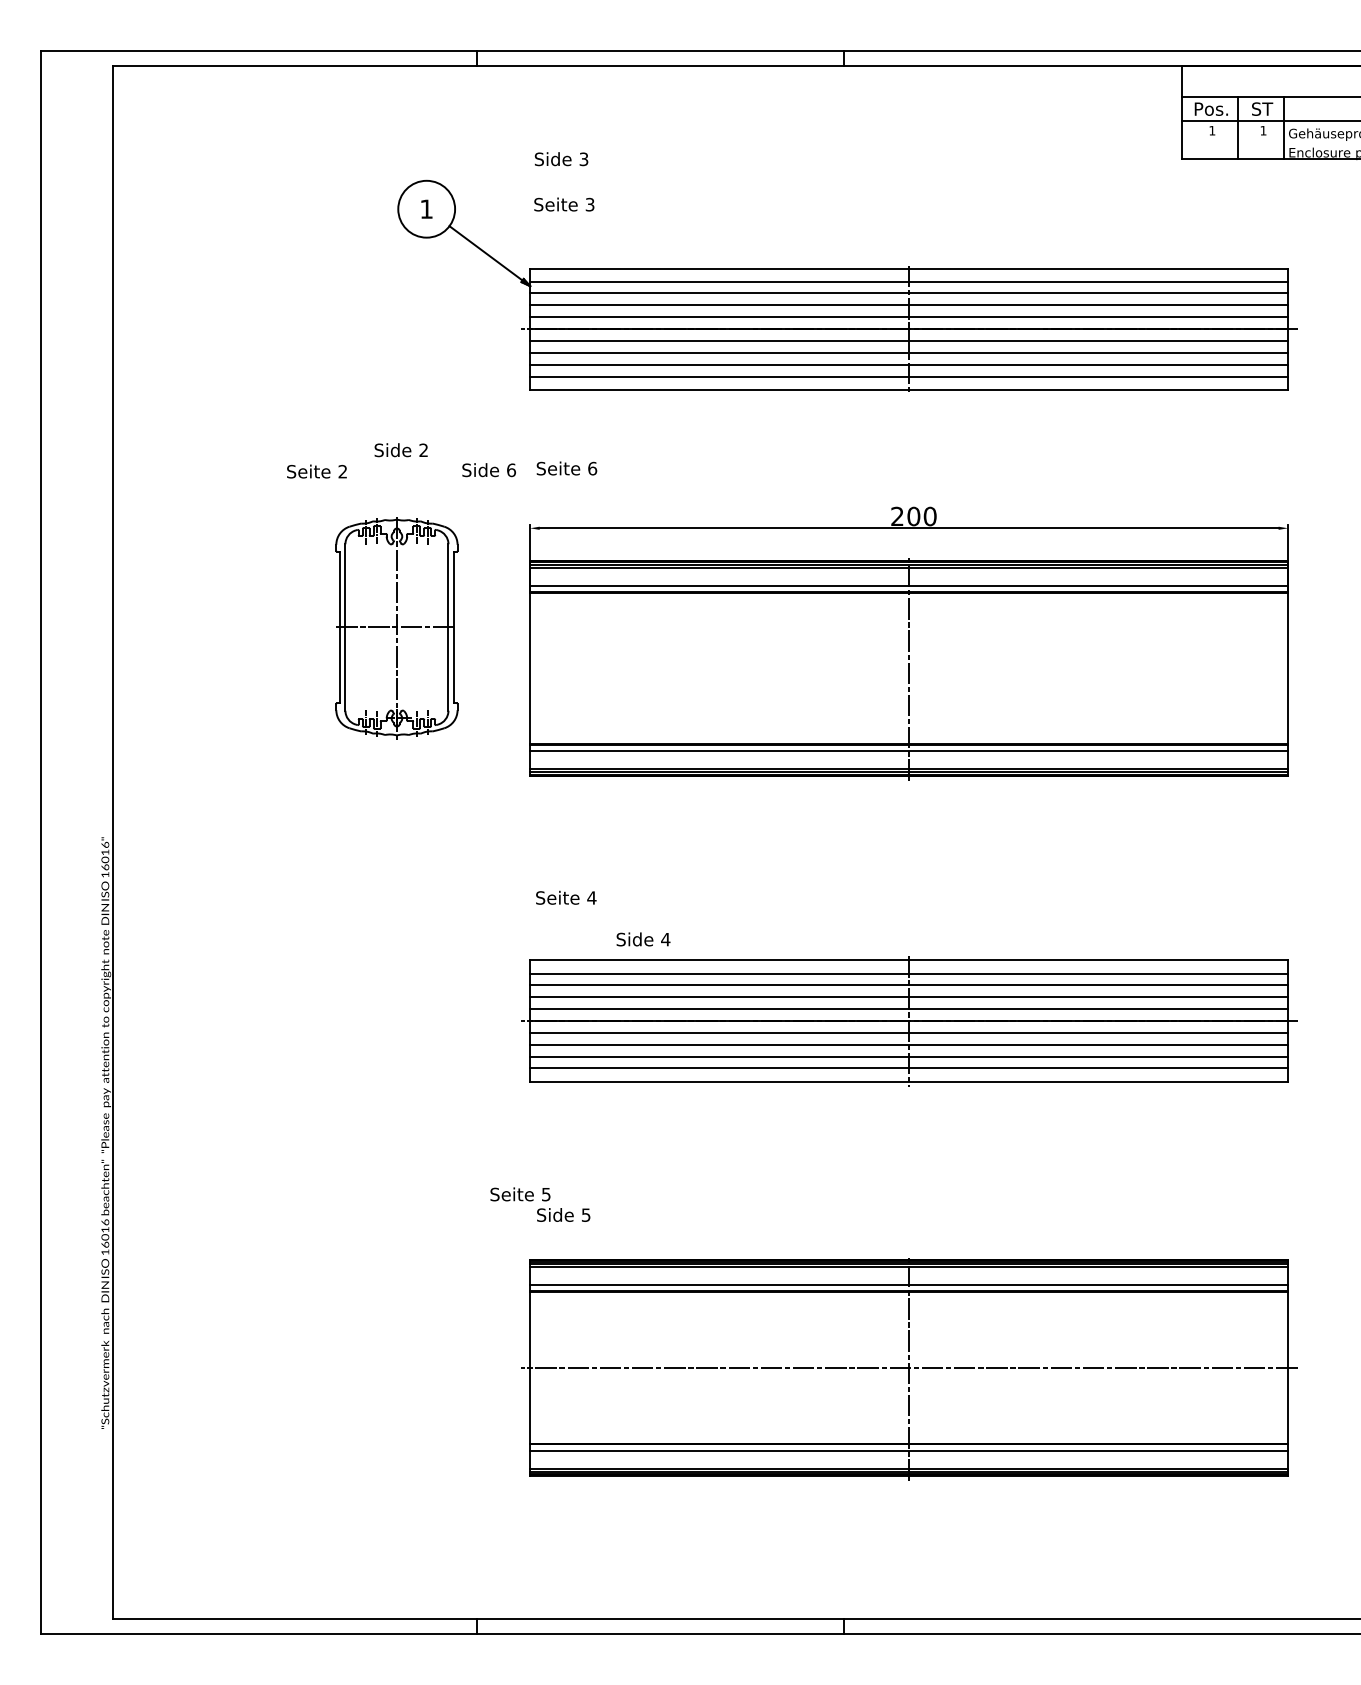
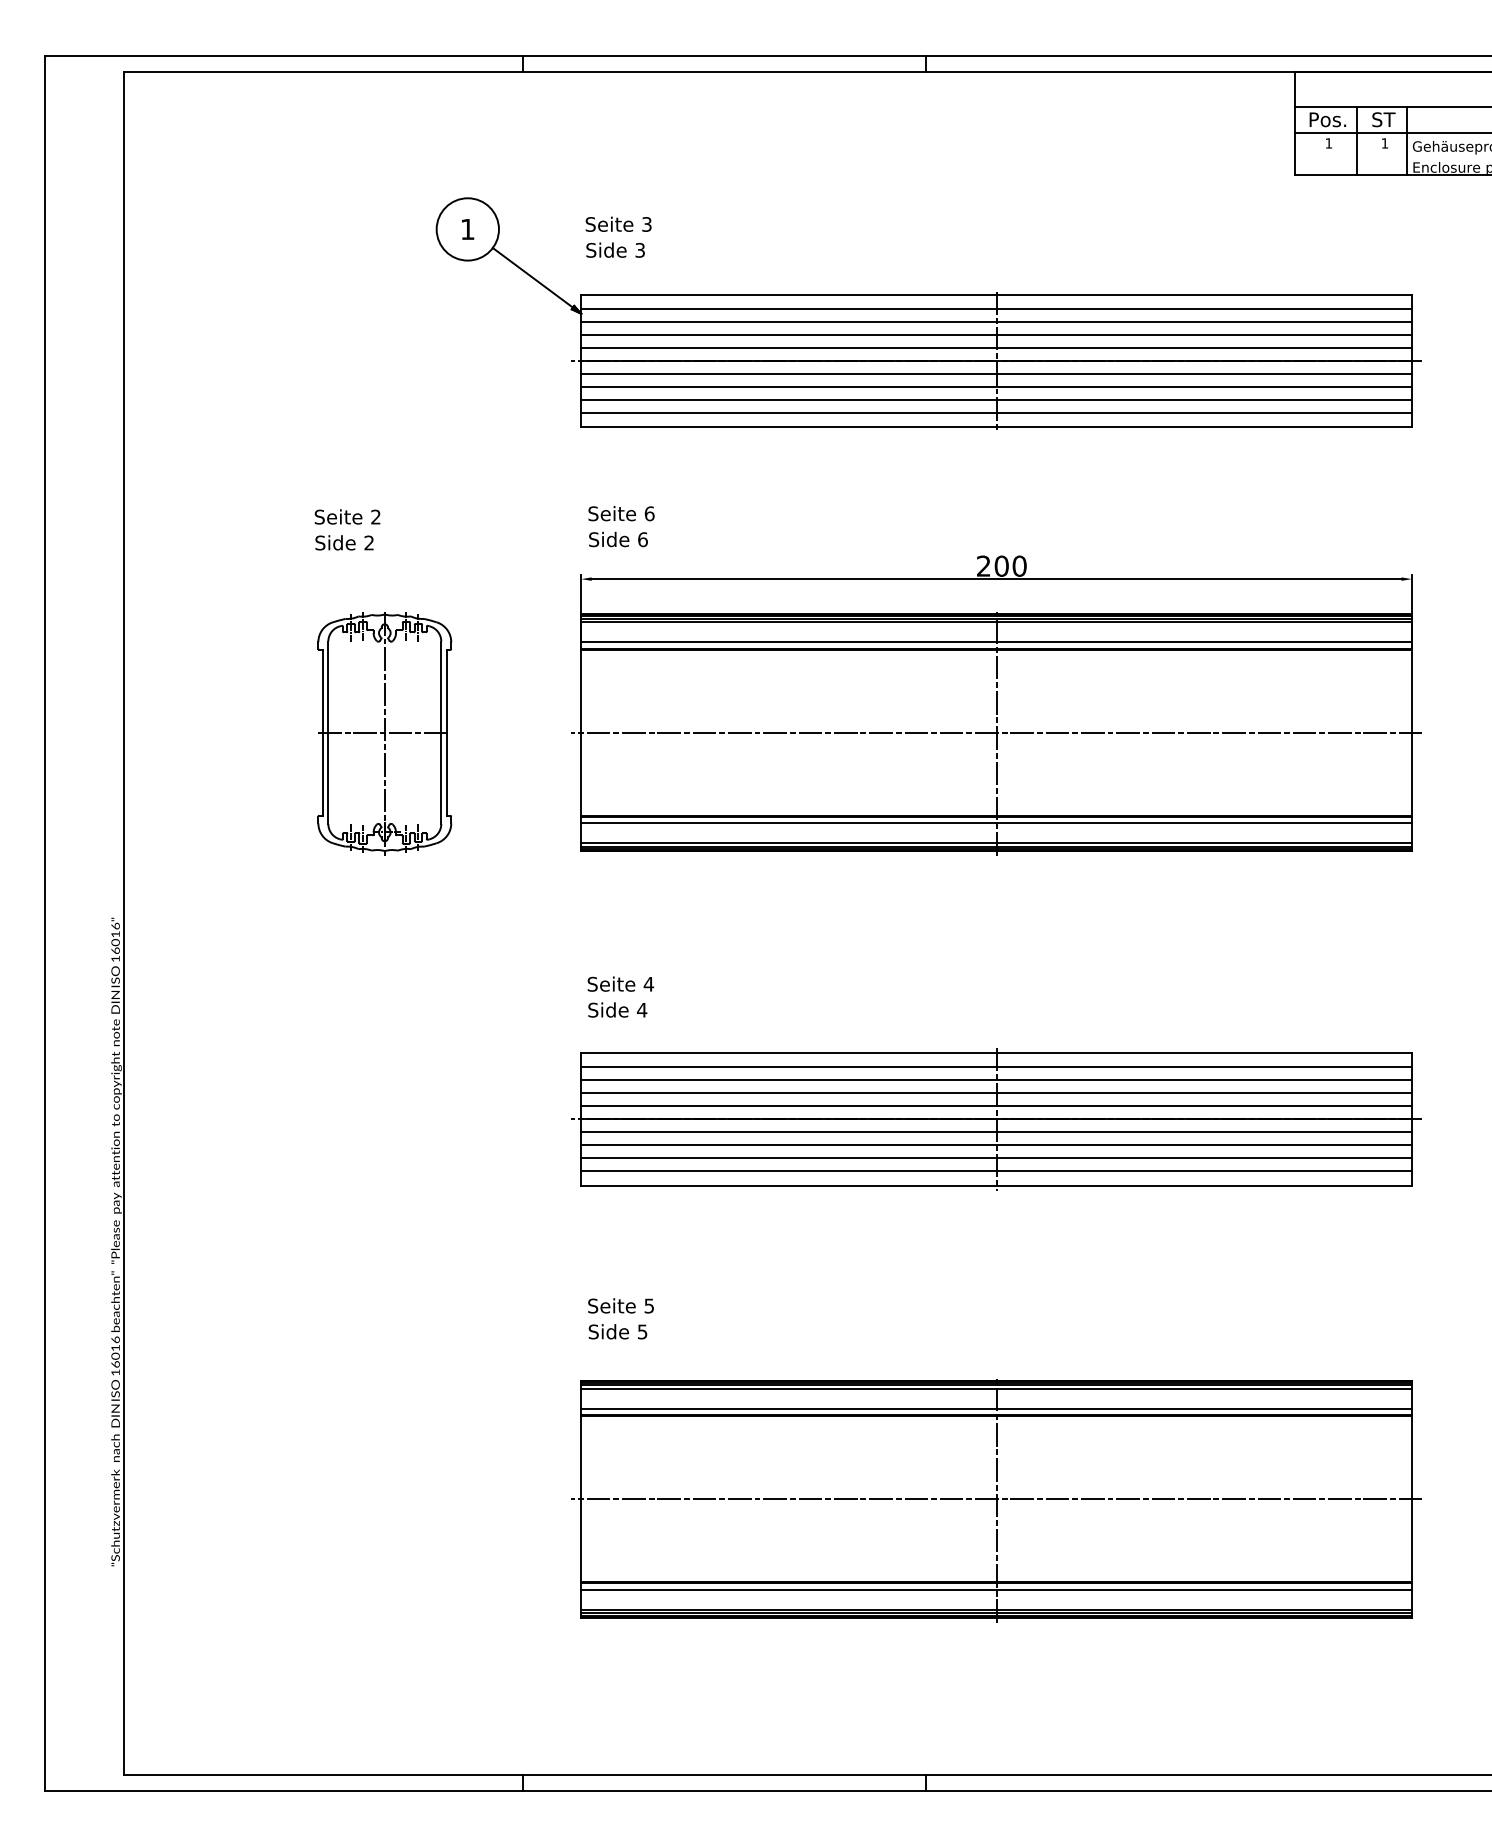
text: (561, 159) -> (615, 250), moved
text: (400, 450) -> (343, 543), moved
text: (488, 470) -> (617, 539), moved
part: (396, 628) -> (384, 733), moved
line: (908, 668) -> (995, 732), added
text: (643, 939) -> (617, 1010), moved
text: (520, 1194) -> (621, 1306), moved

